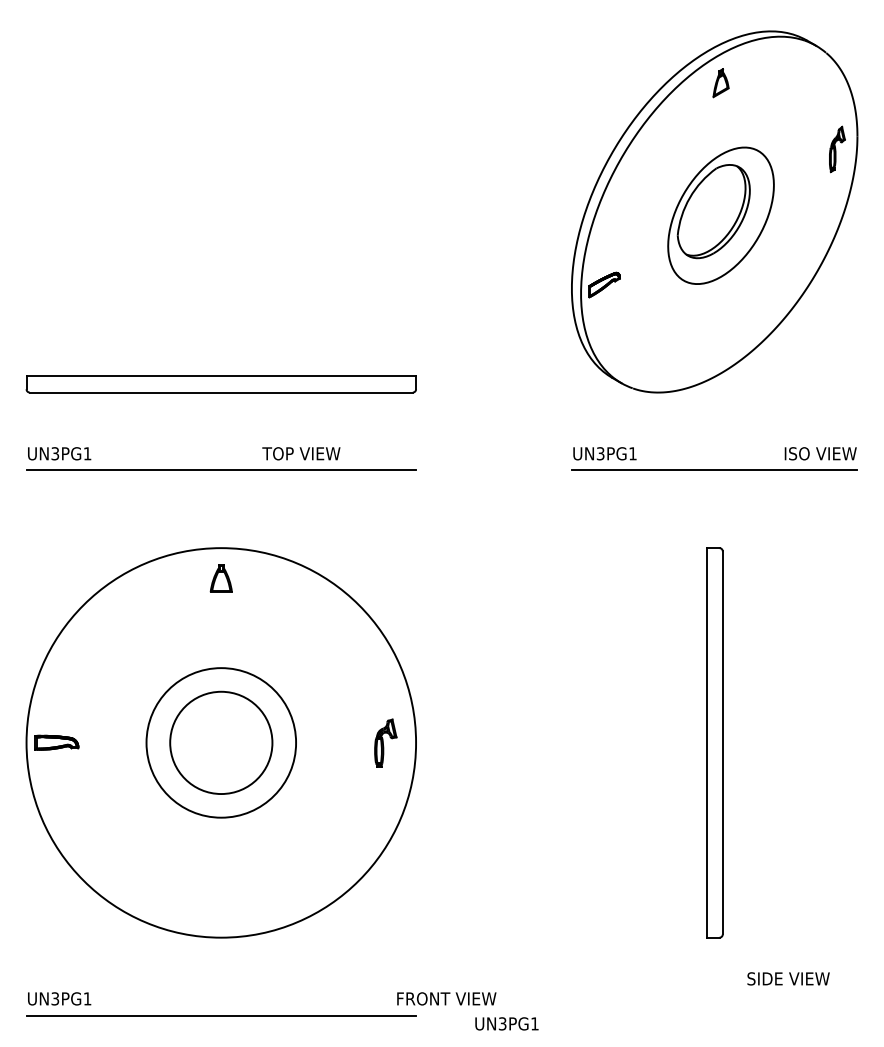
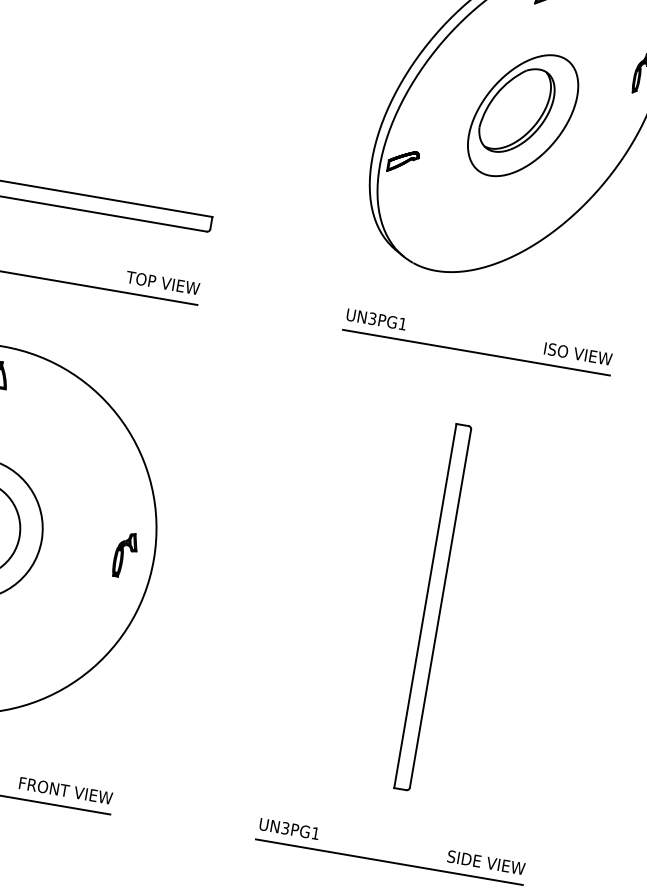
text: (301, 453) -> (163, 282), moved
text: (788, 978) -> (486, 862), moved
text: (446, 998) -> (65, 790), moved
line: (714, 1015) -> (389, 862), added
text: (506, 1023) -> (289, 828), moved

